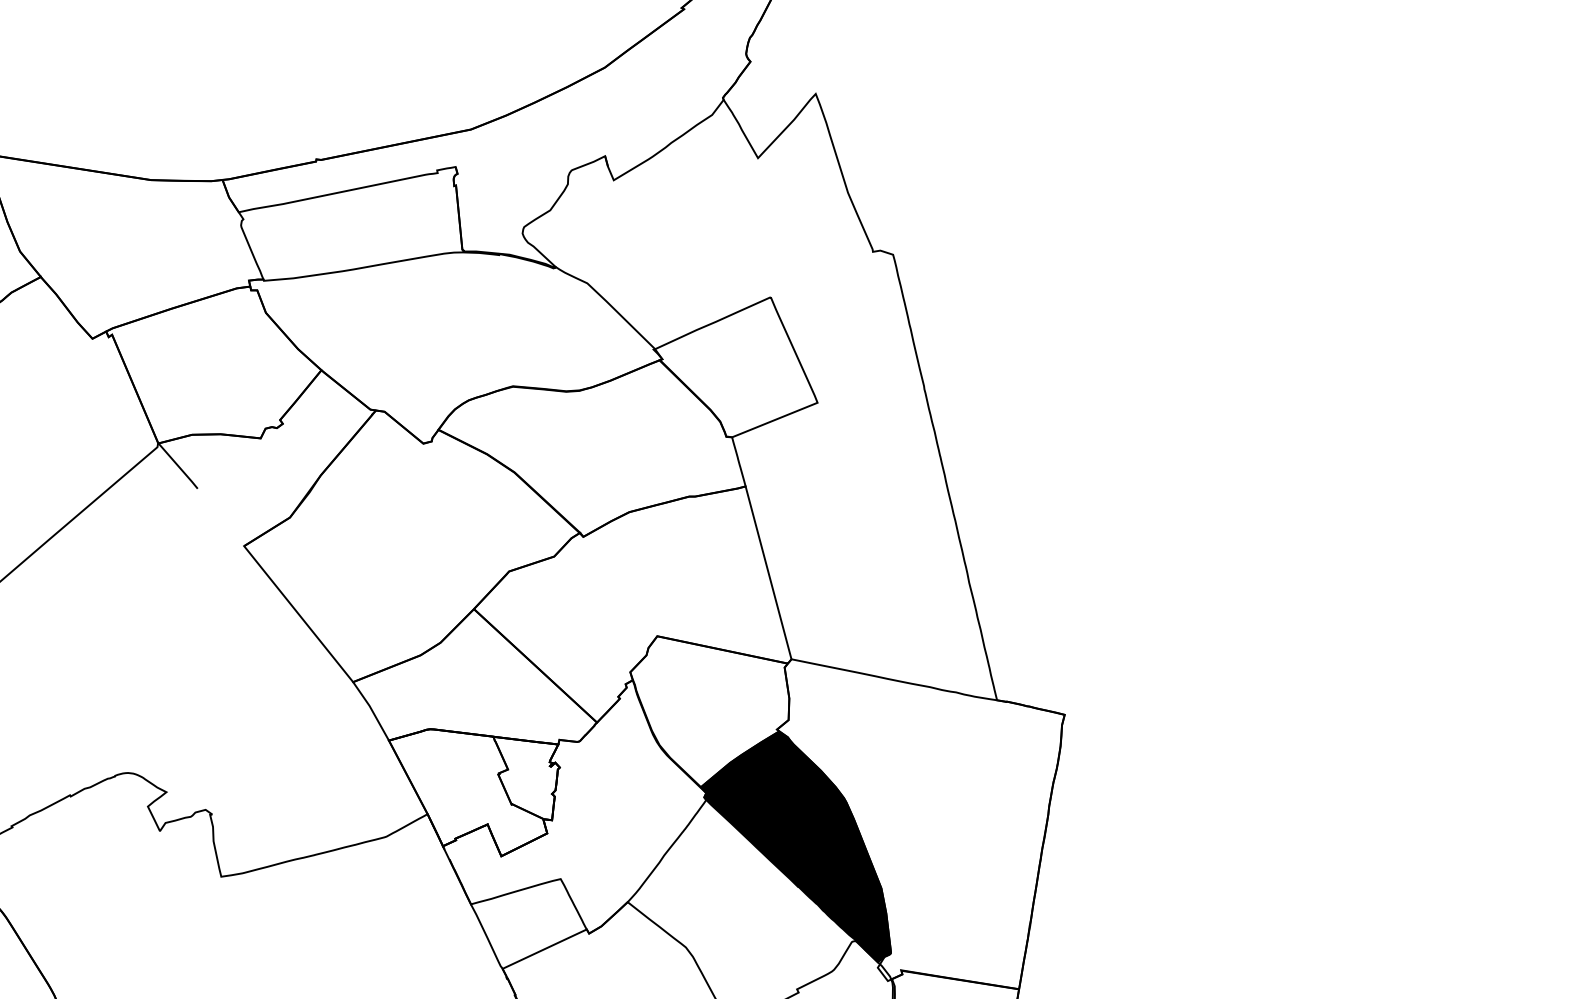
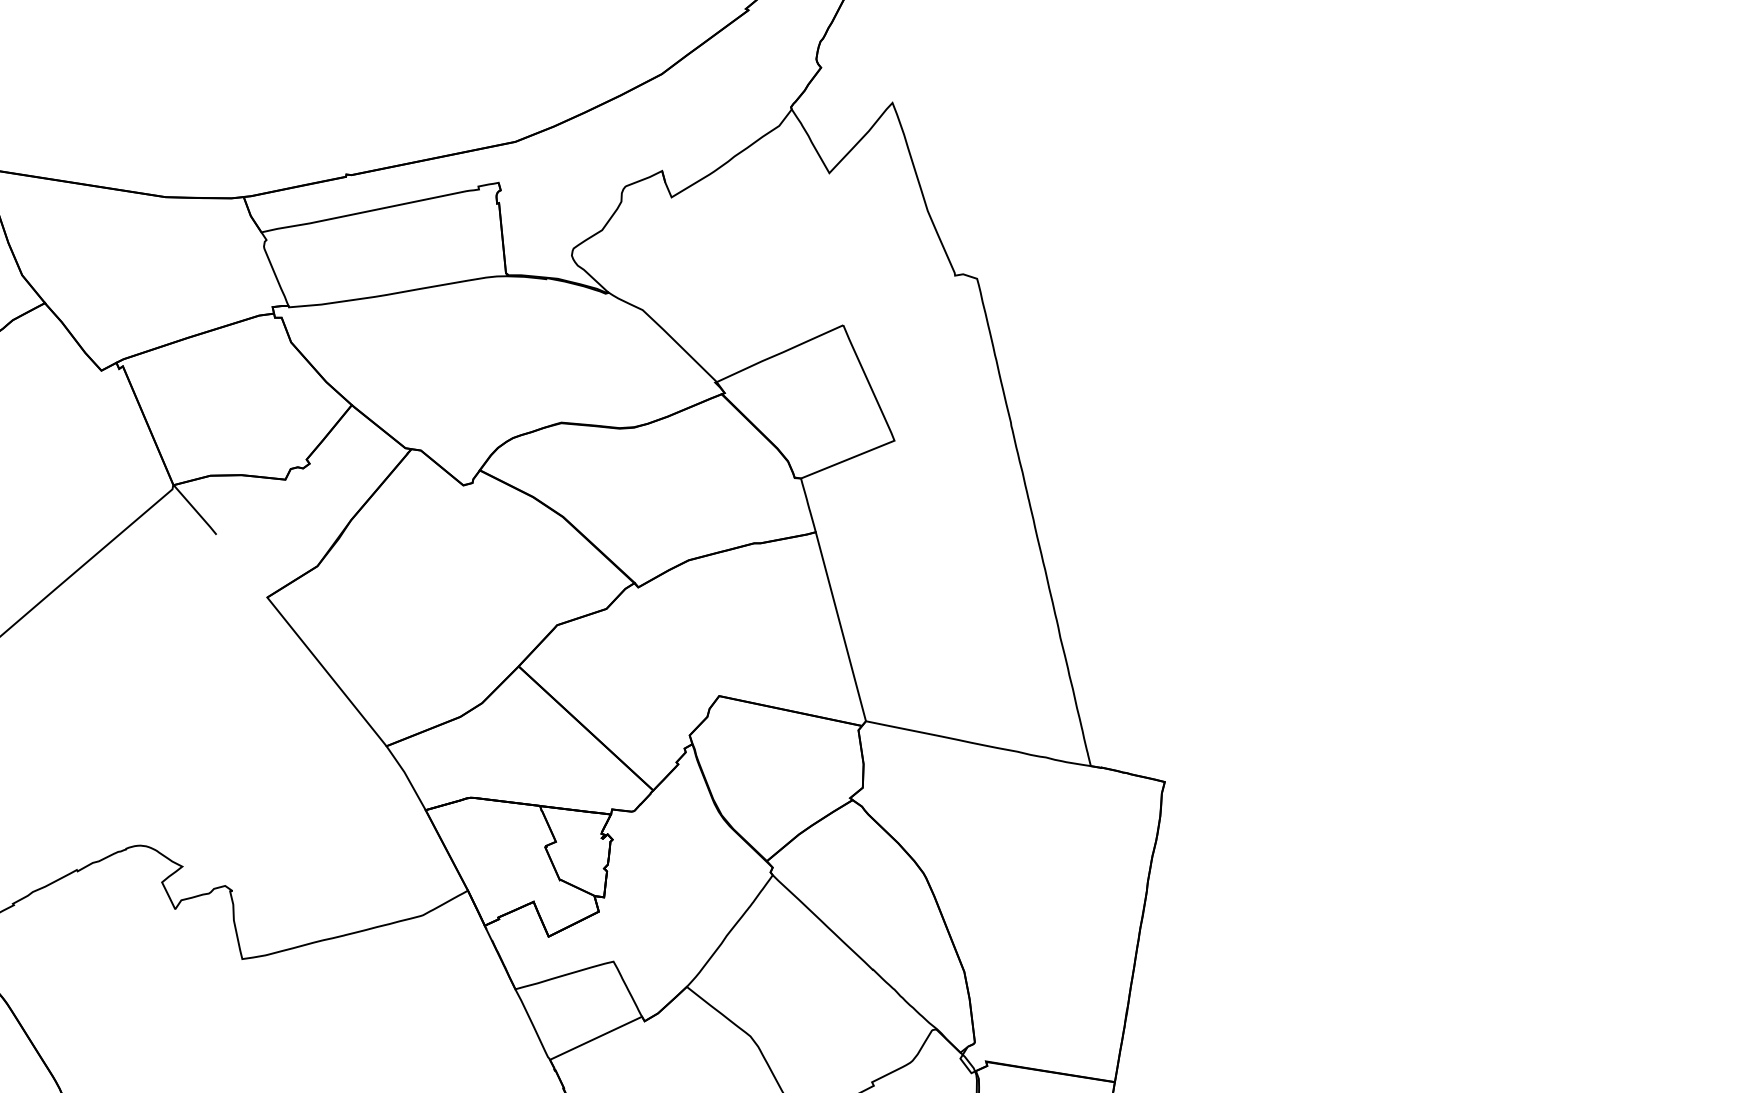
fill: (795, 846) -> (870, 926), removed

